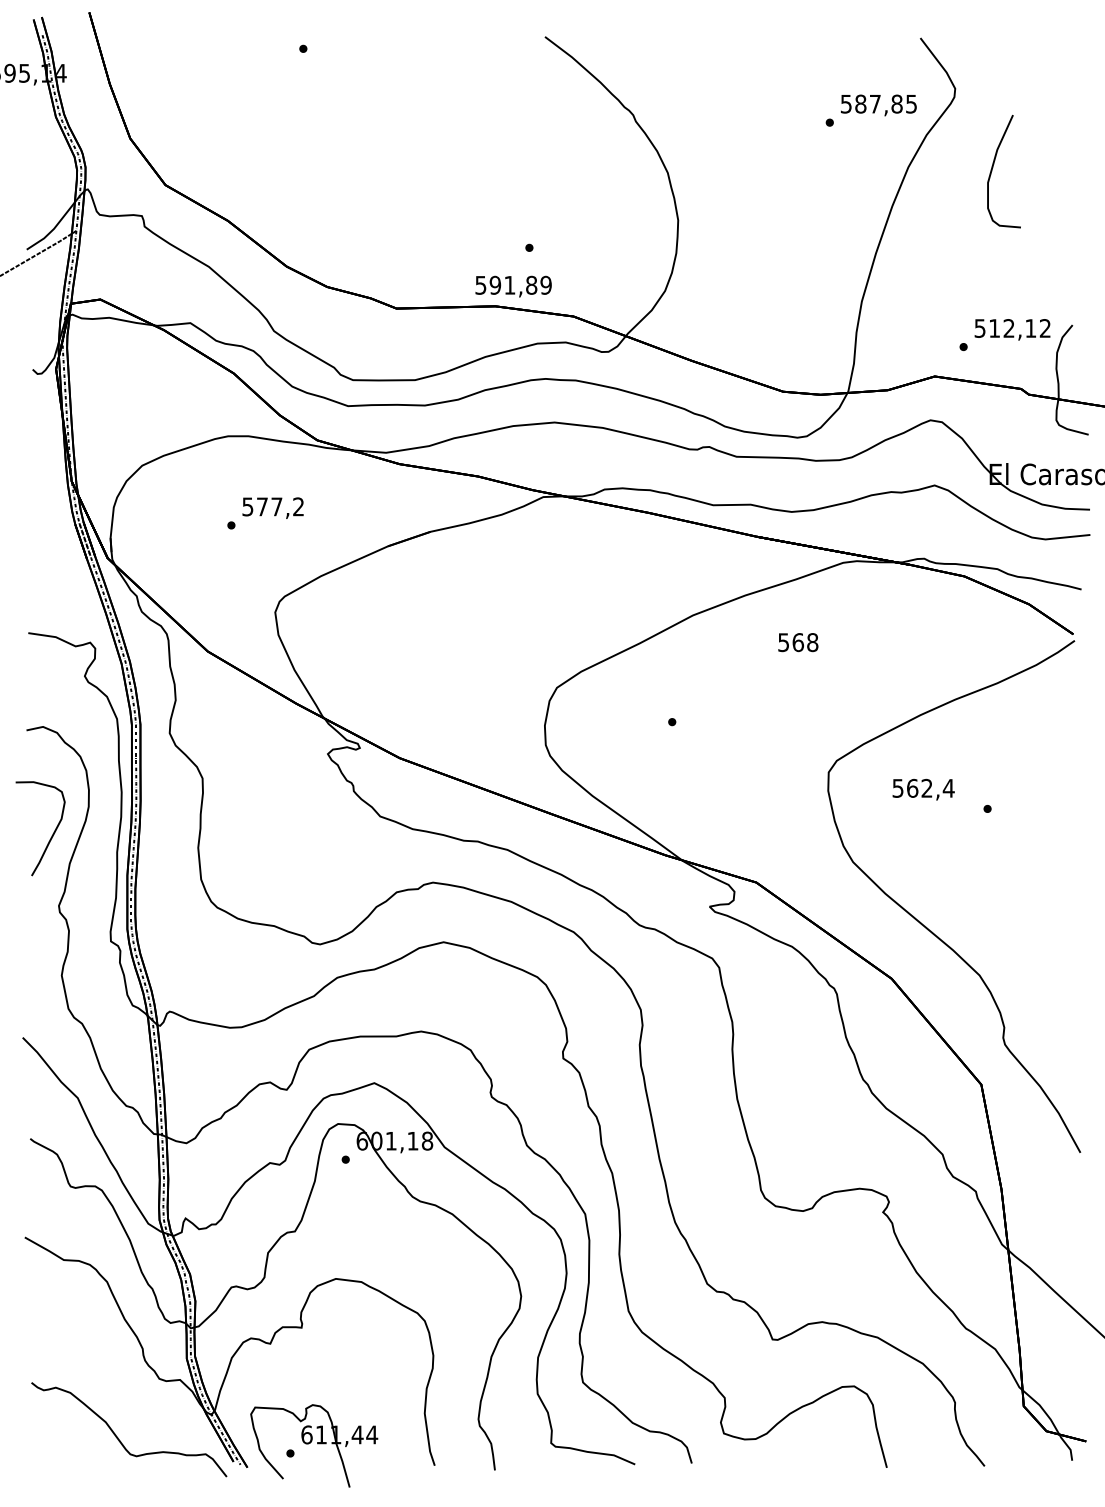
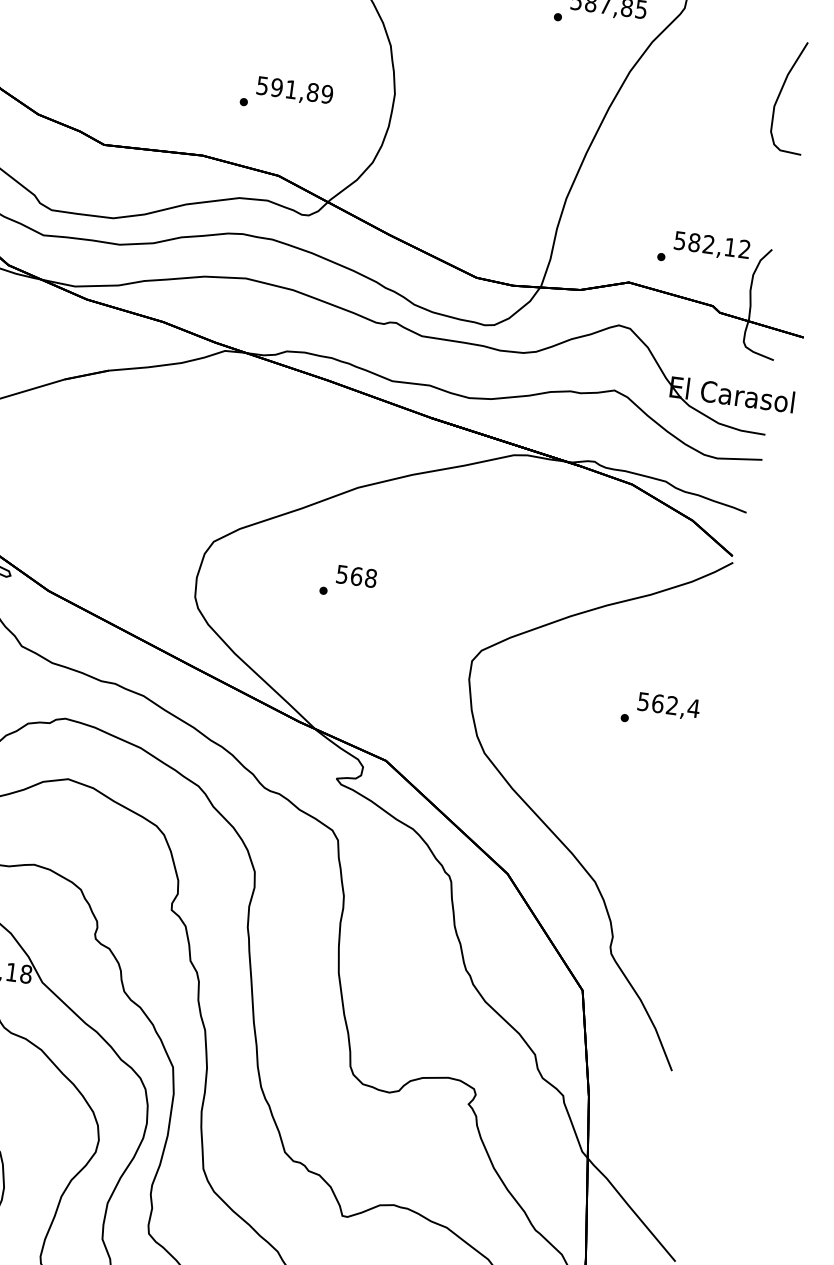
curve: (993, 167) -> (781, 91), moved
text: (513, 286) -> (294, 91), moved
text: (994, 328) -> (694, 242), 512,12 -> 582,12
text: (798, 642) -> (356, 576), moved
text: (923, 789) -> (668, 706), moved

